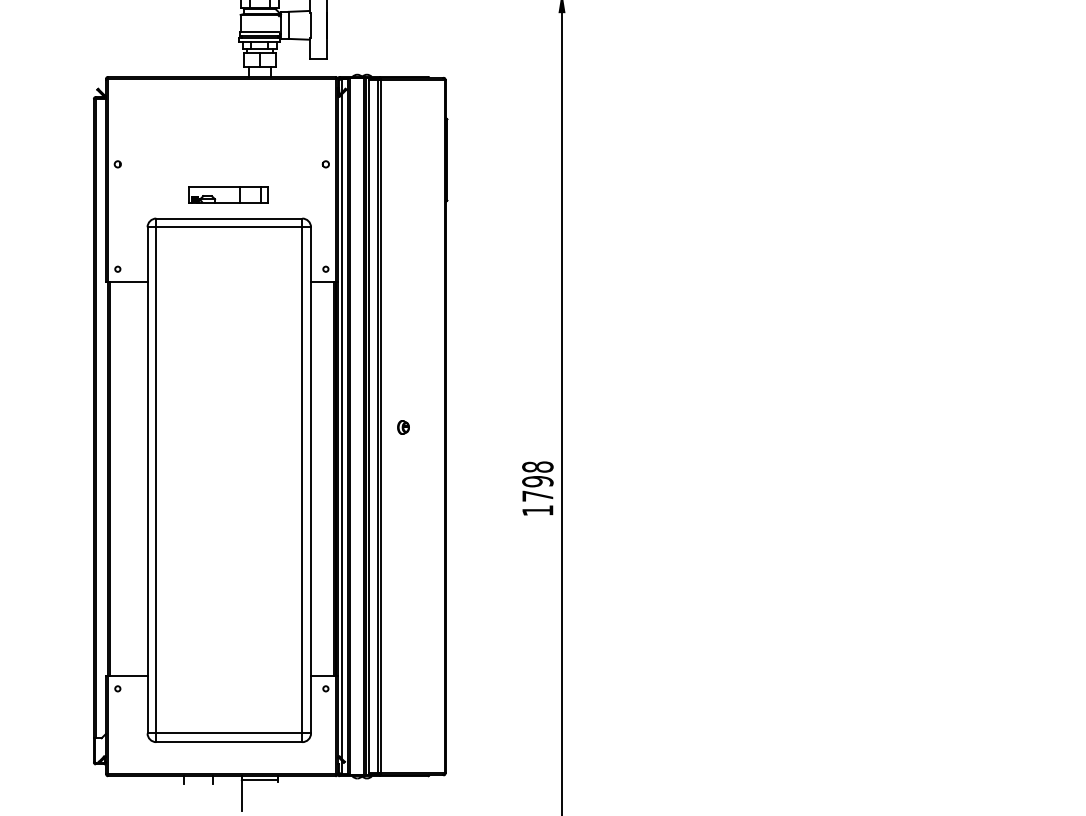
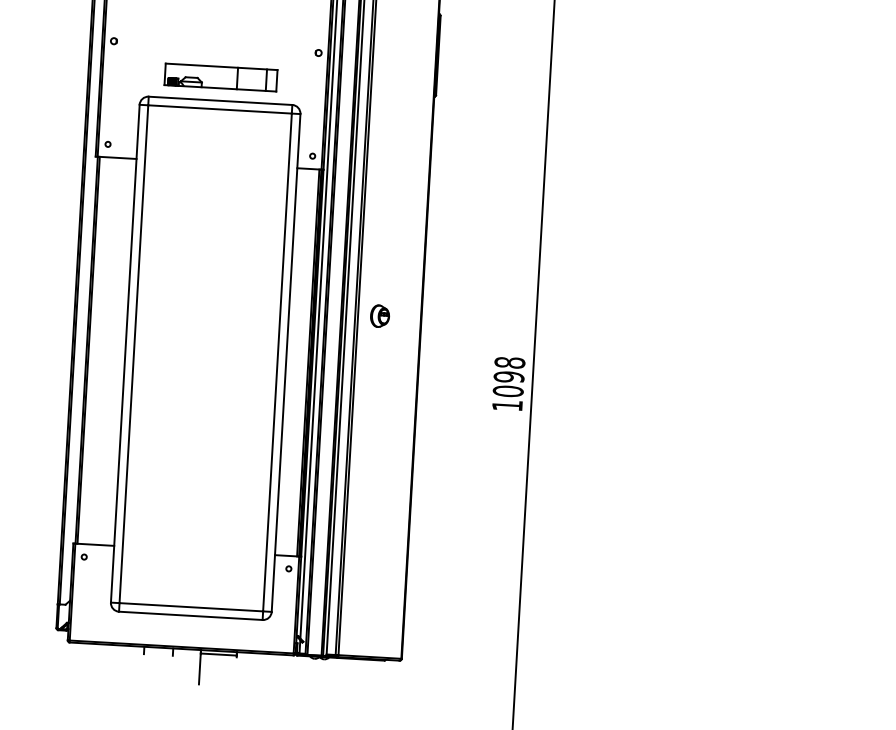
part: (228, 194) -> (221, 77), size x1.43
part: (403, 427) -> (380, 316), size x1.67
text: (537, 495) -> (507, 390), 1798 -> 1098

